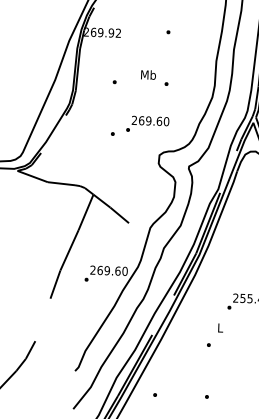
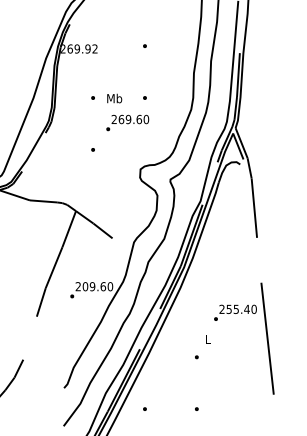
text: (148, 74) -> (114, 98), moved
text: (147, 123) -> (127, 122), moved
text: (100, 270) -> (85, 286), 269.60 -> 209.60

